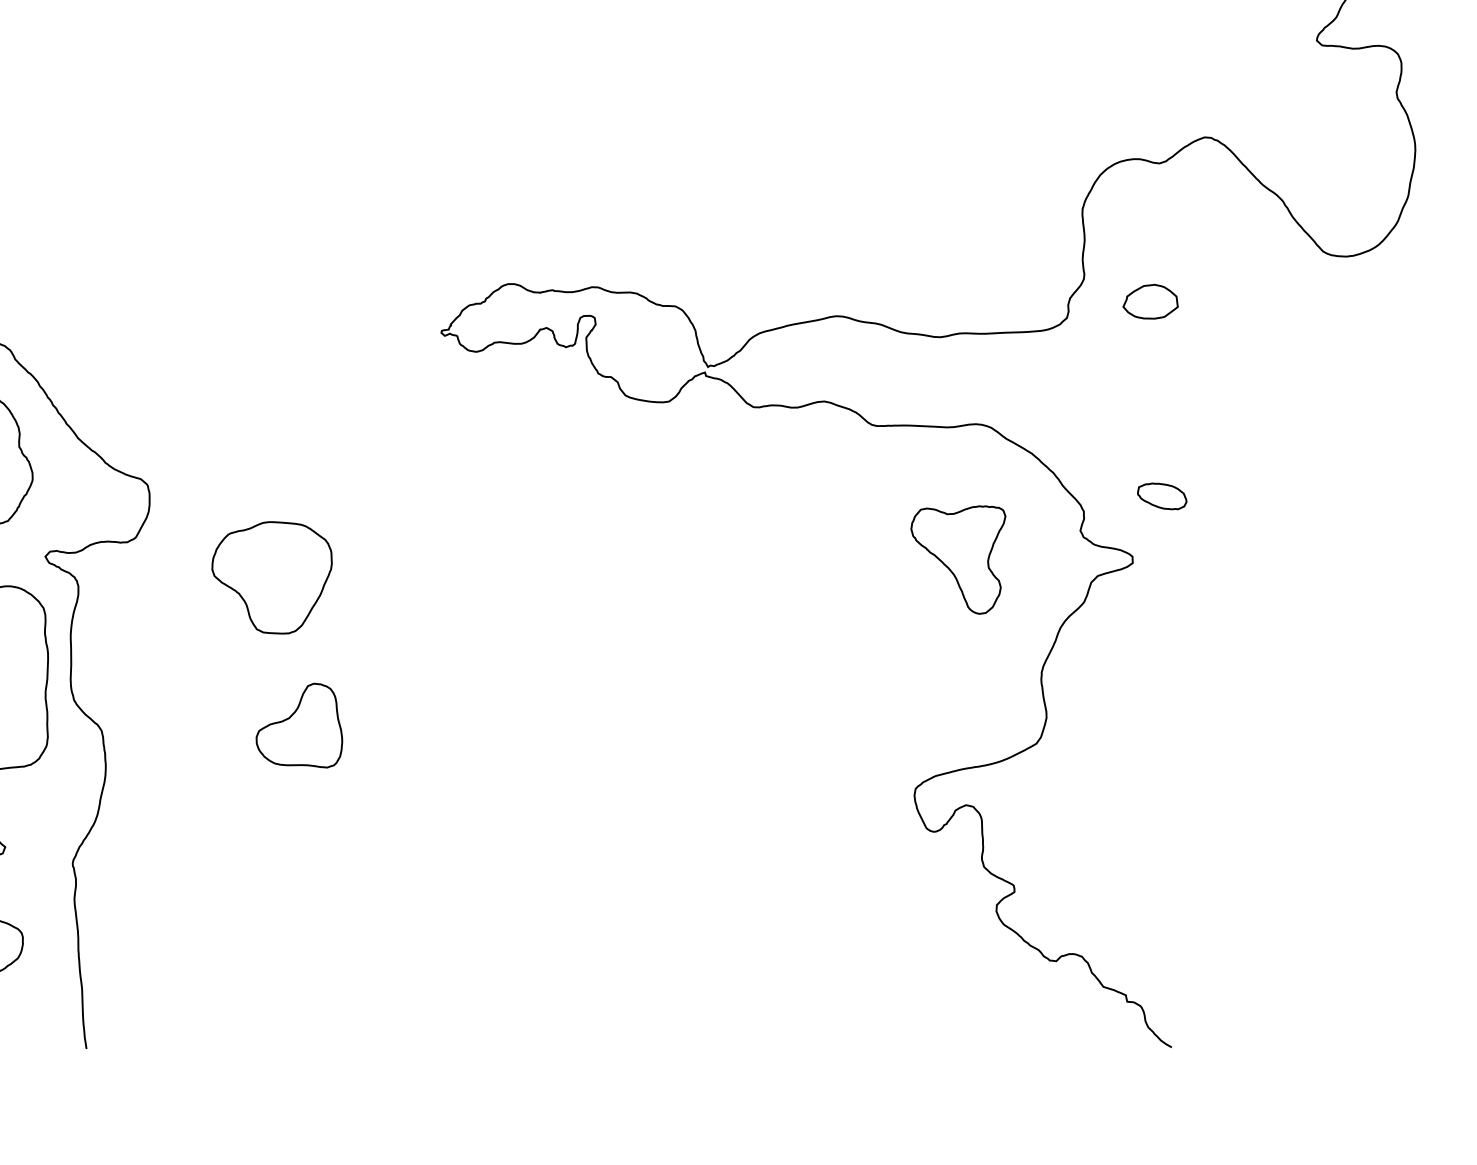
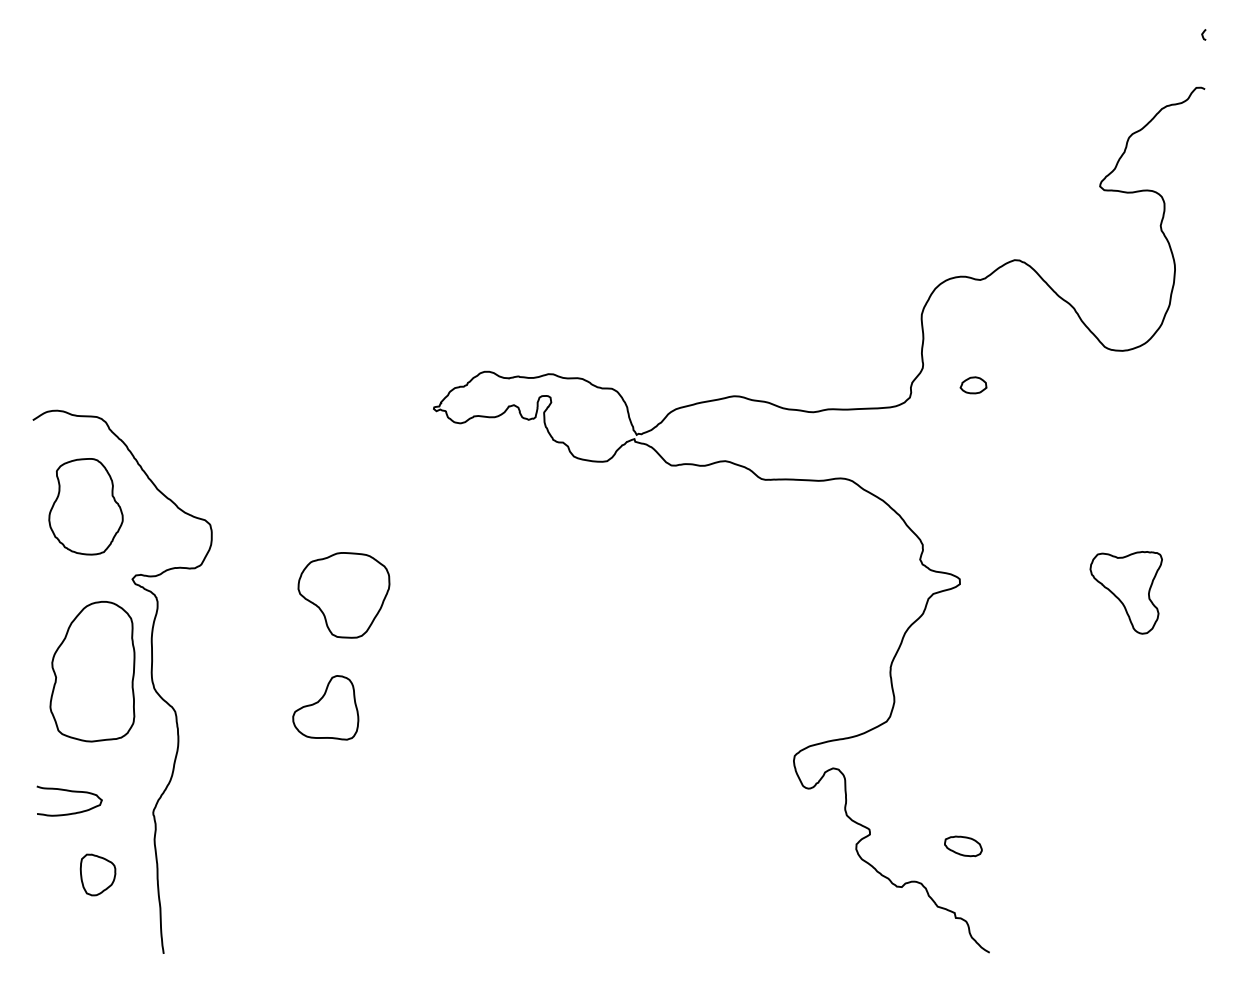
part: (1150, 302) -> (973, 385), size x0.62
part: (1162, 496) -> (963, 846), moved
part: (957, 559) -> (1125, 592), moved
part: (271, 578) -> (343, 595), moved

